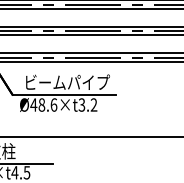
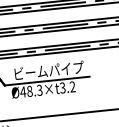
text: (53, 104) -> (39, 89), Ø48.6×t3.2 -> Ø48.3×t3.2

